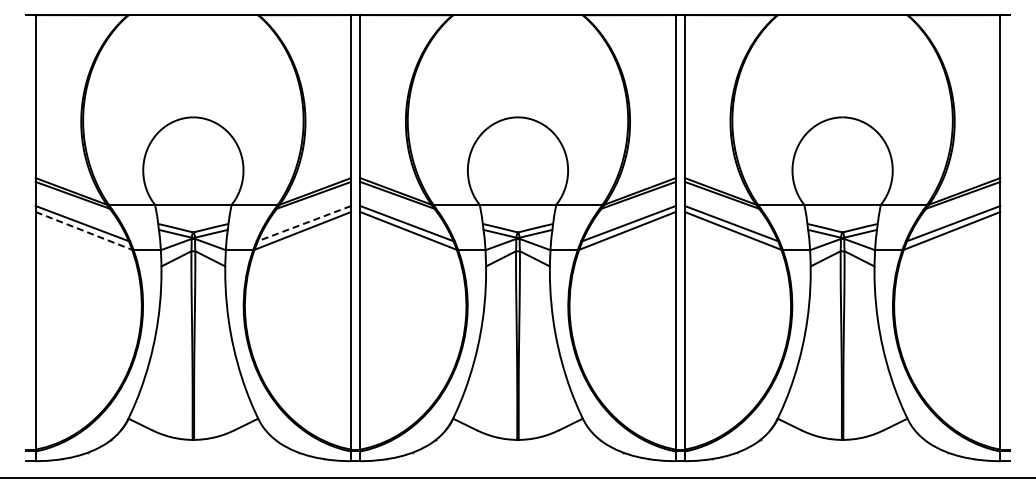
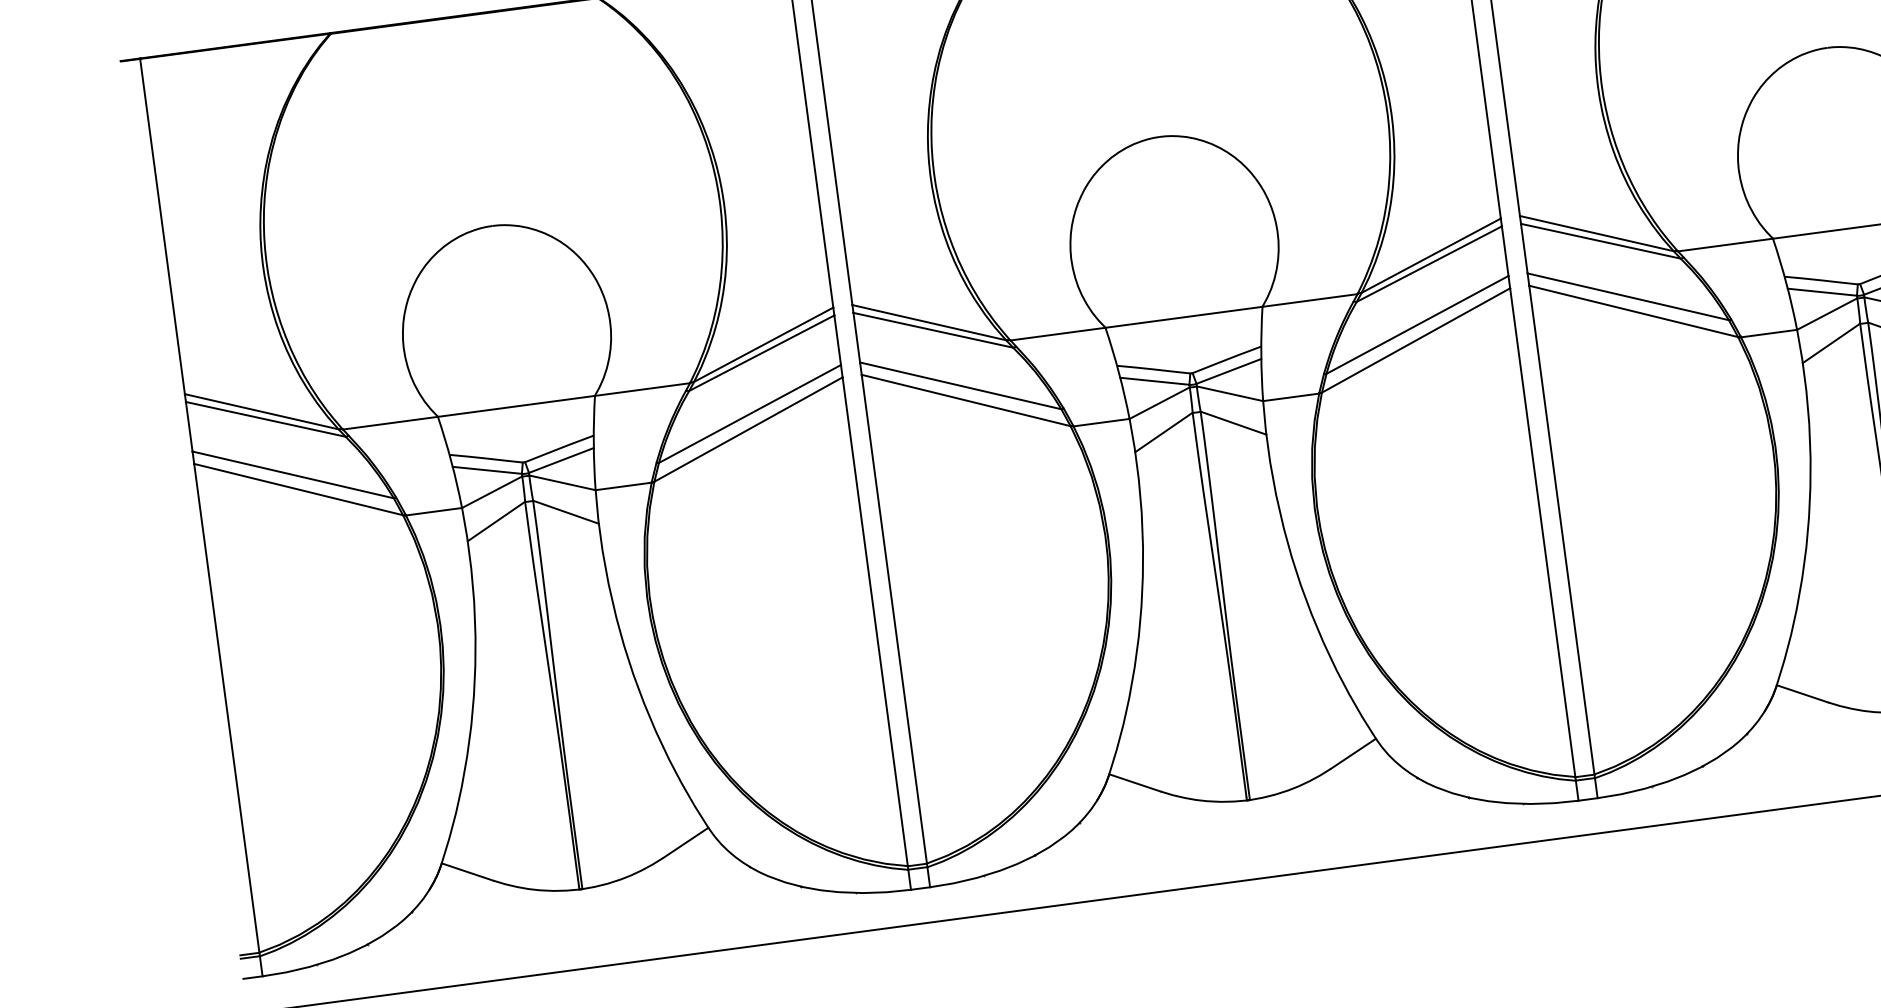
line: (304, 223) -> (750, 413), dashed -> solid
line: (84, 230) -> (299, 488), dashed -> solid

